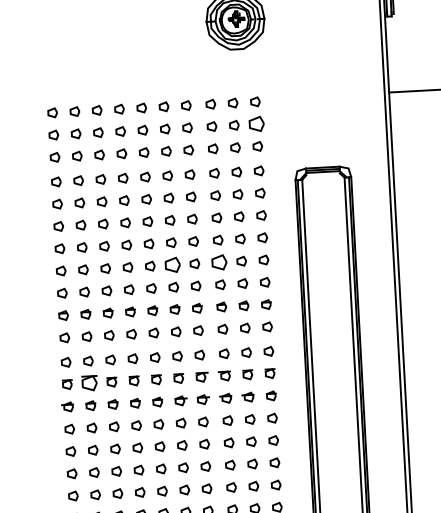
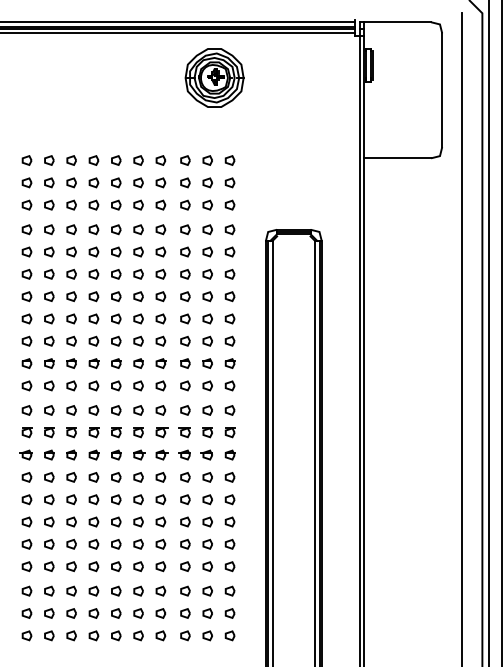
part: (256, 123) -> (229, 182), size x0.62
part: (219, 262) -> (185, 318), size x0.62
part: (172, 264) -> (138, 318), size x0.62
part: (89, 383) -> (49, 432), size x0.62

